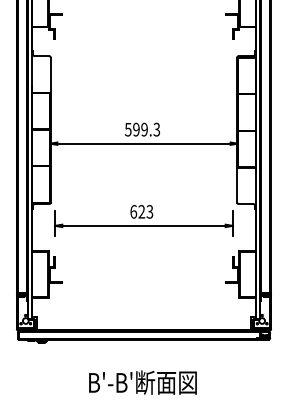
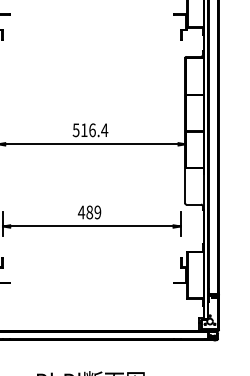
text: (146, 129) -> (94, 130), 599.3 -> 516.4
text: (141, 211) -> (89, 212), 623 -> 489

